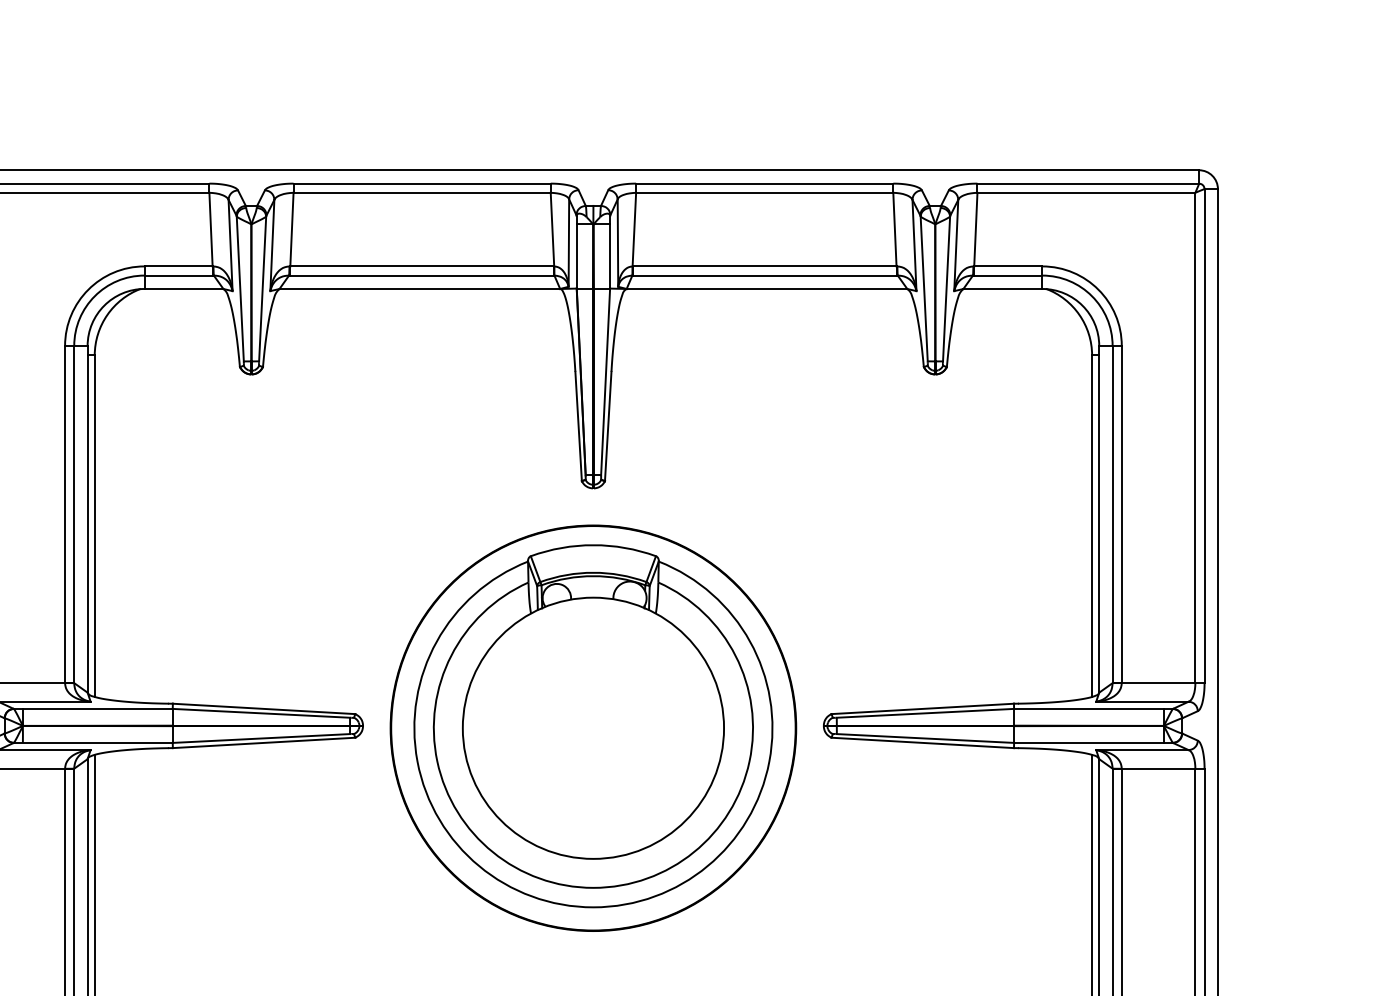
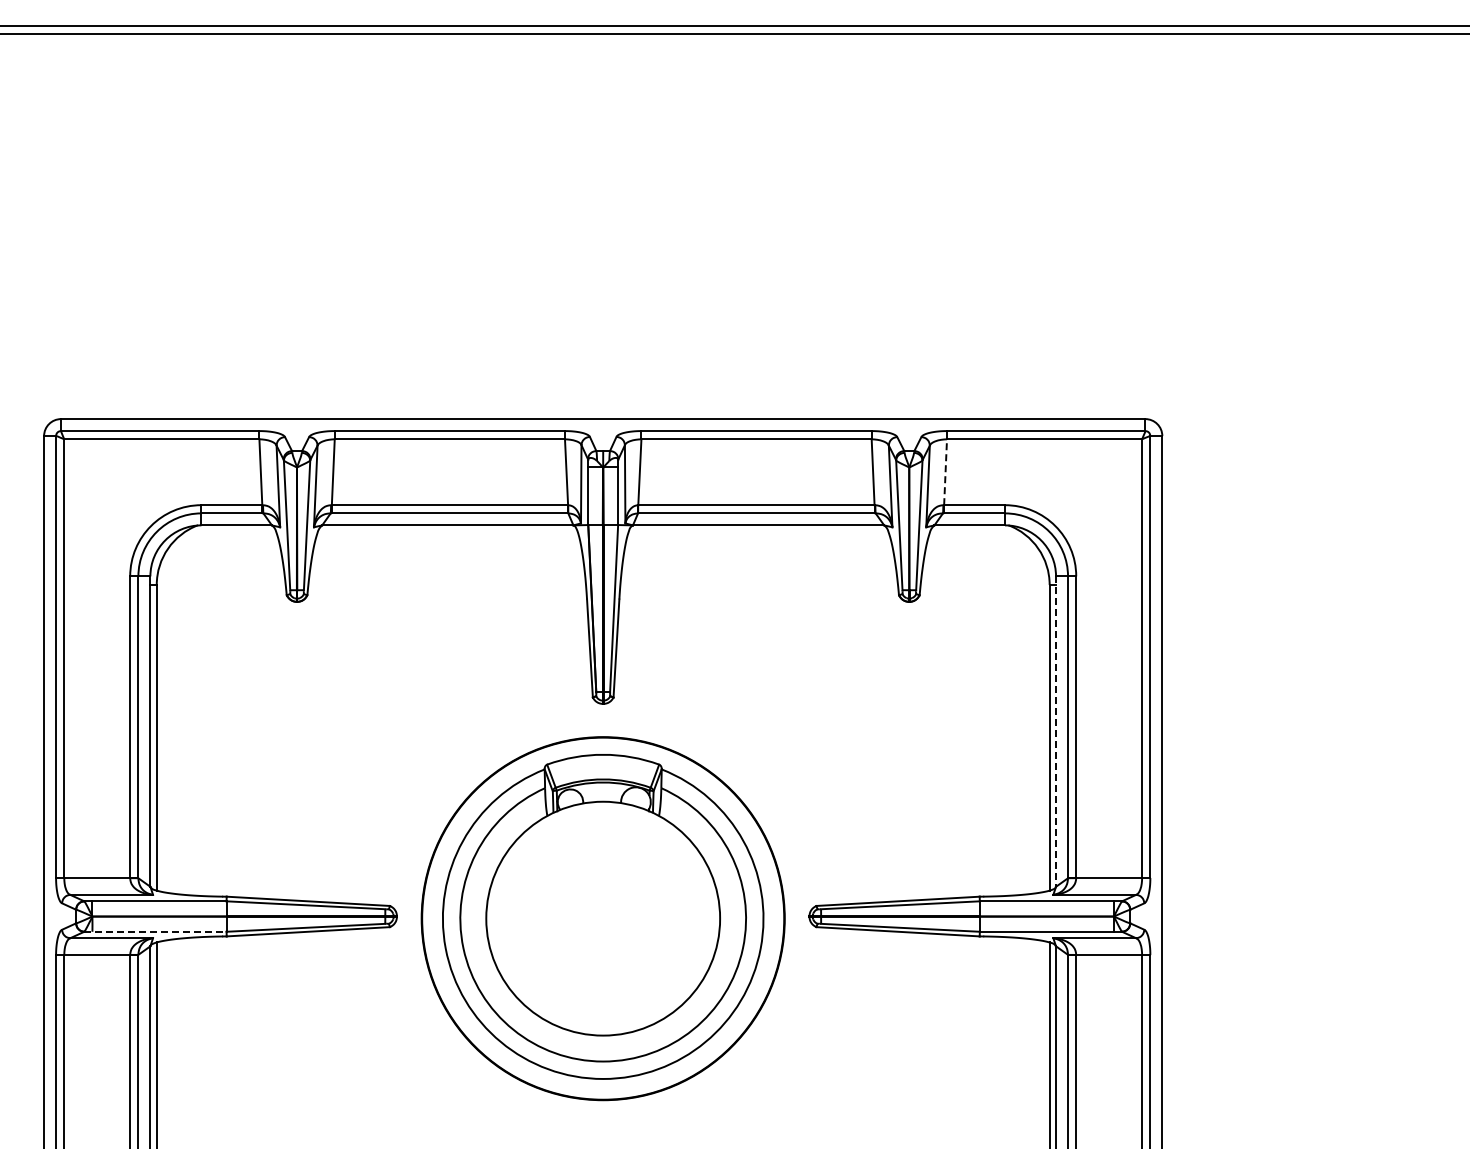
line: (975, 229) -> (945, 472), solid -> dashed
line: (1099, 520) -> (1056, 732), solid -> dashed
line: (93, 742) -> (155, 931), solid -> dashed

